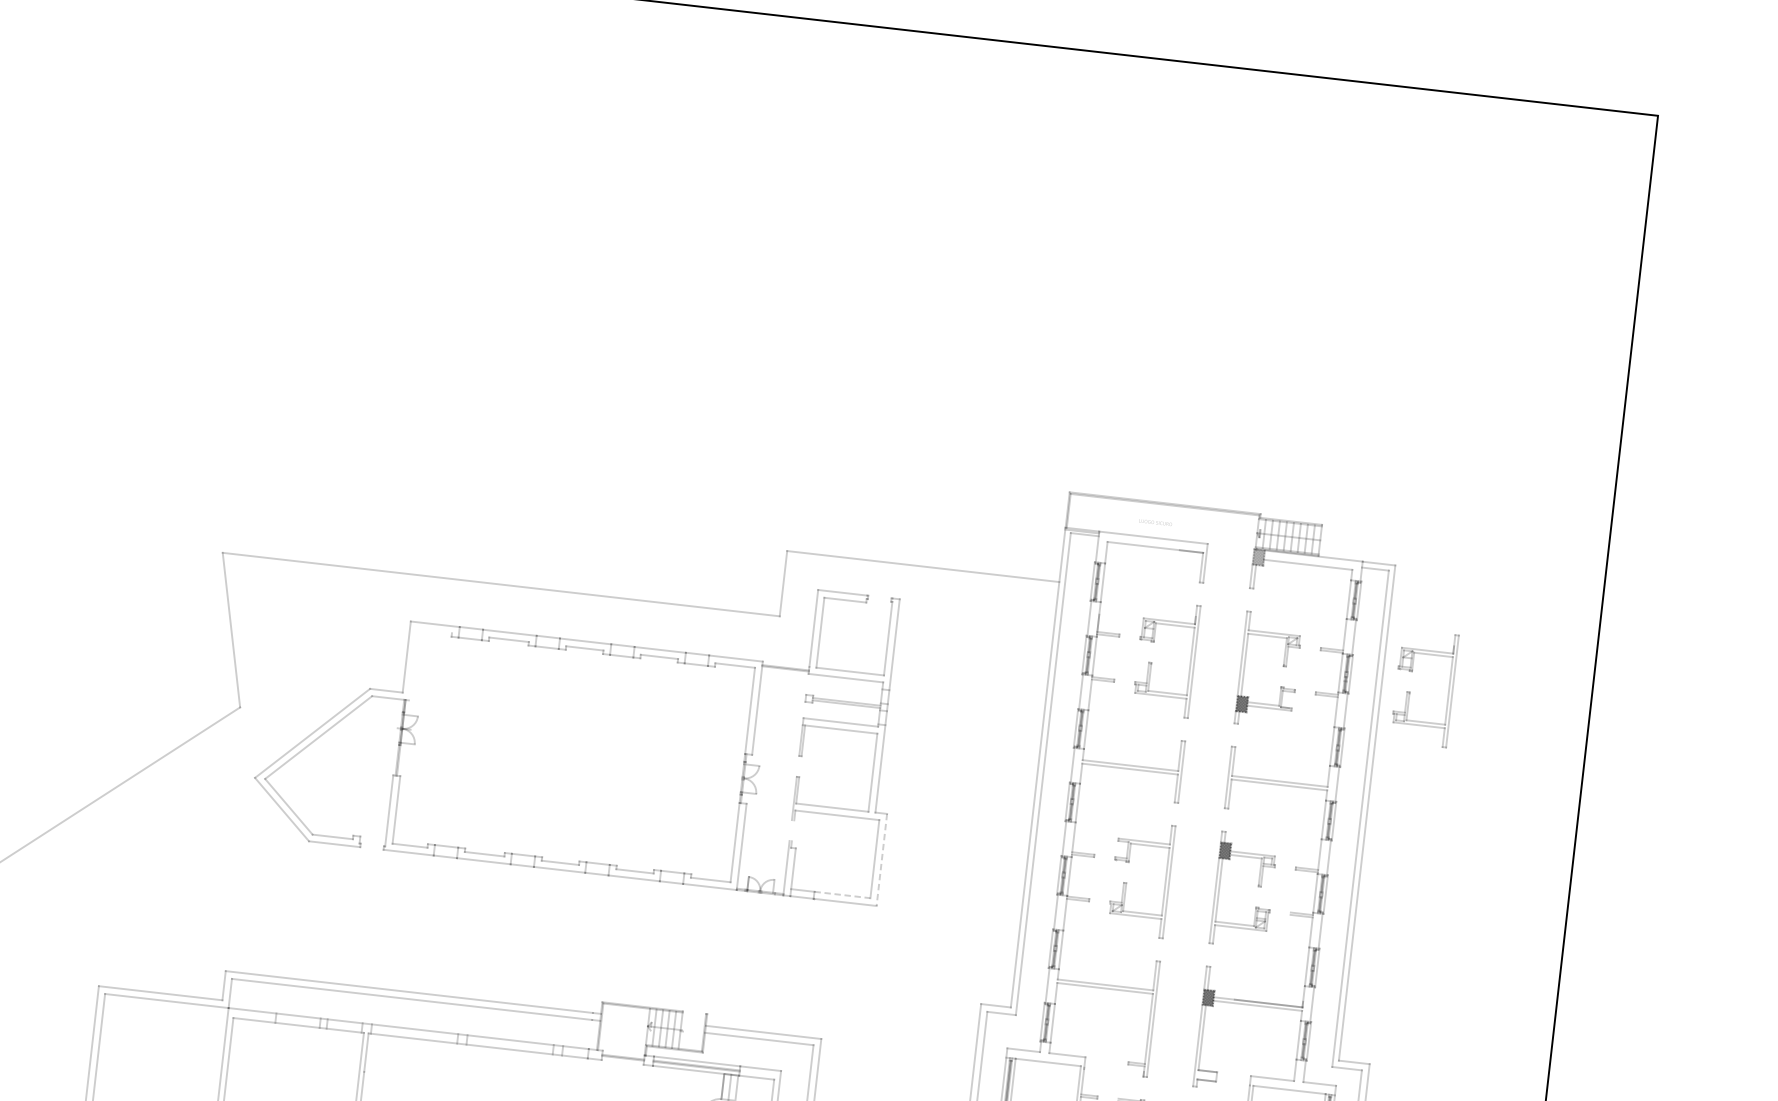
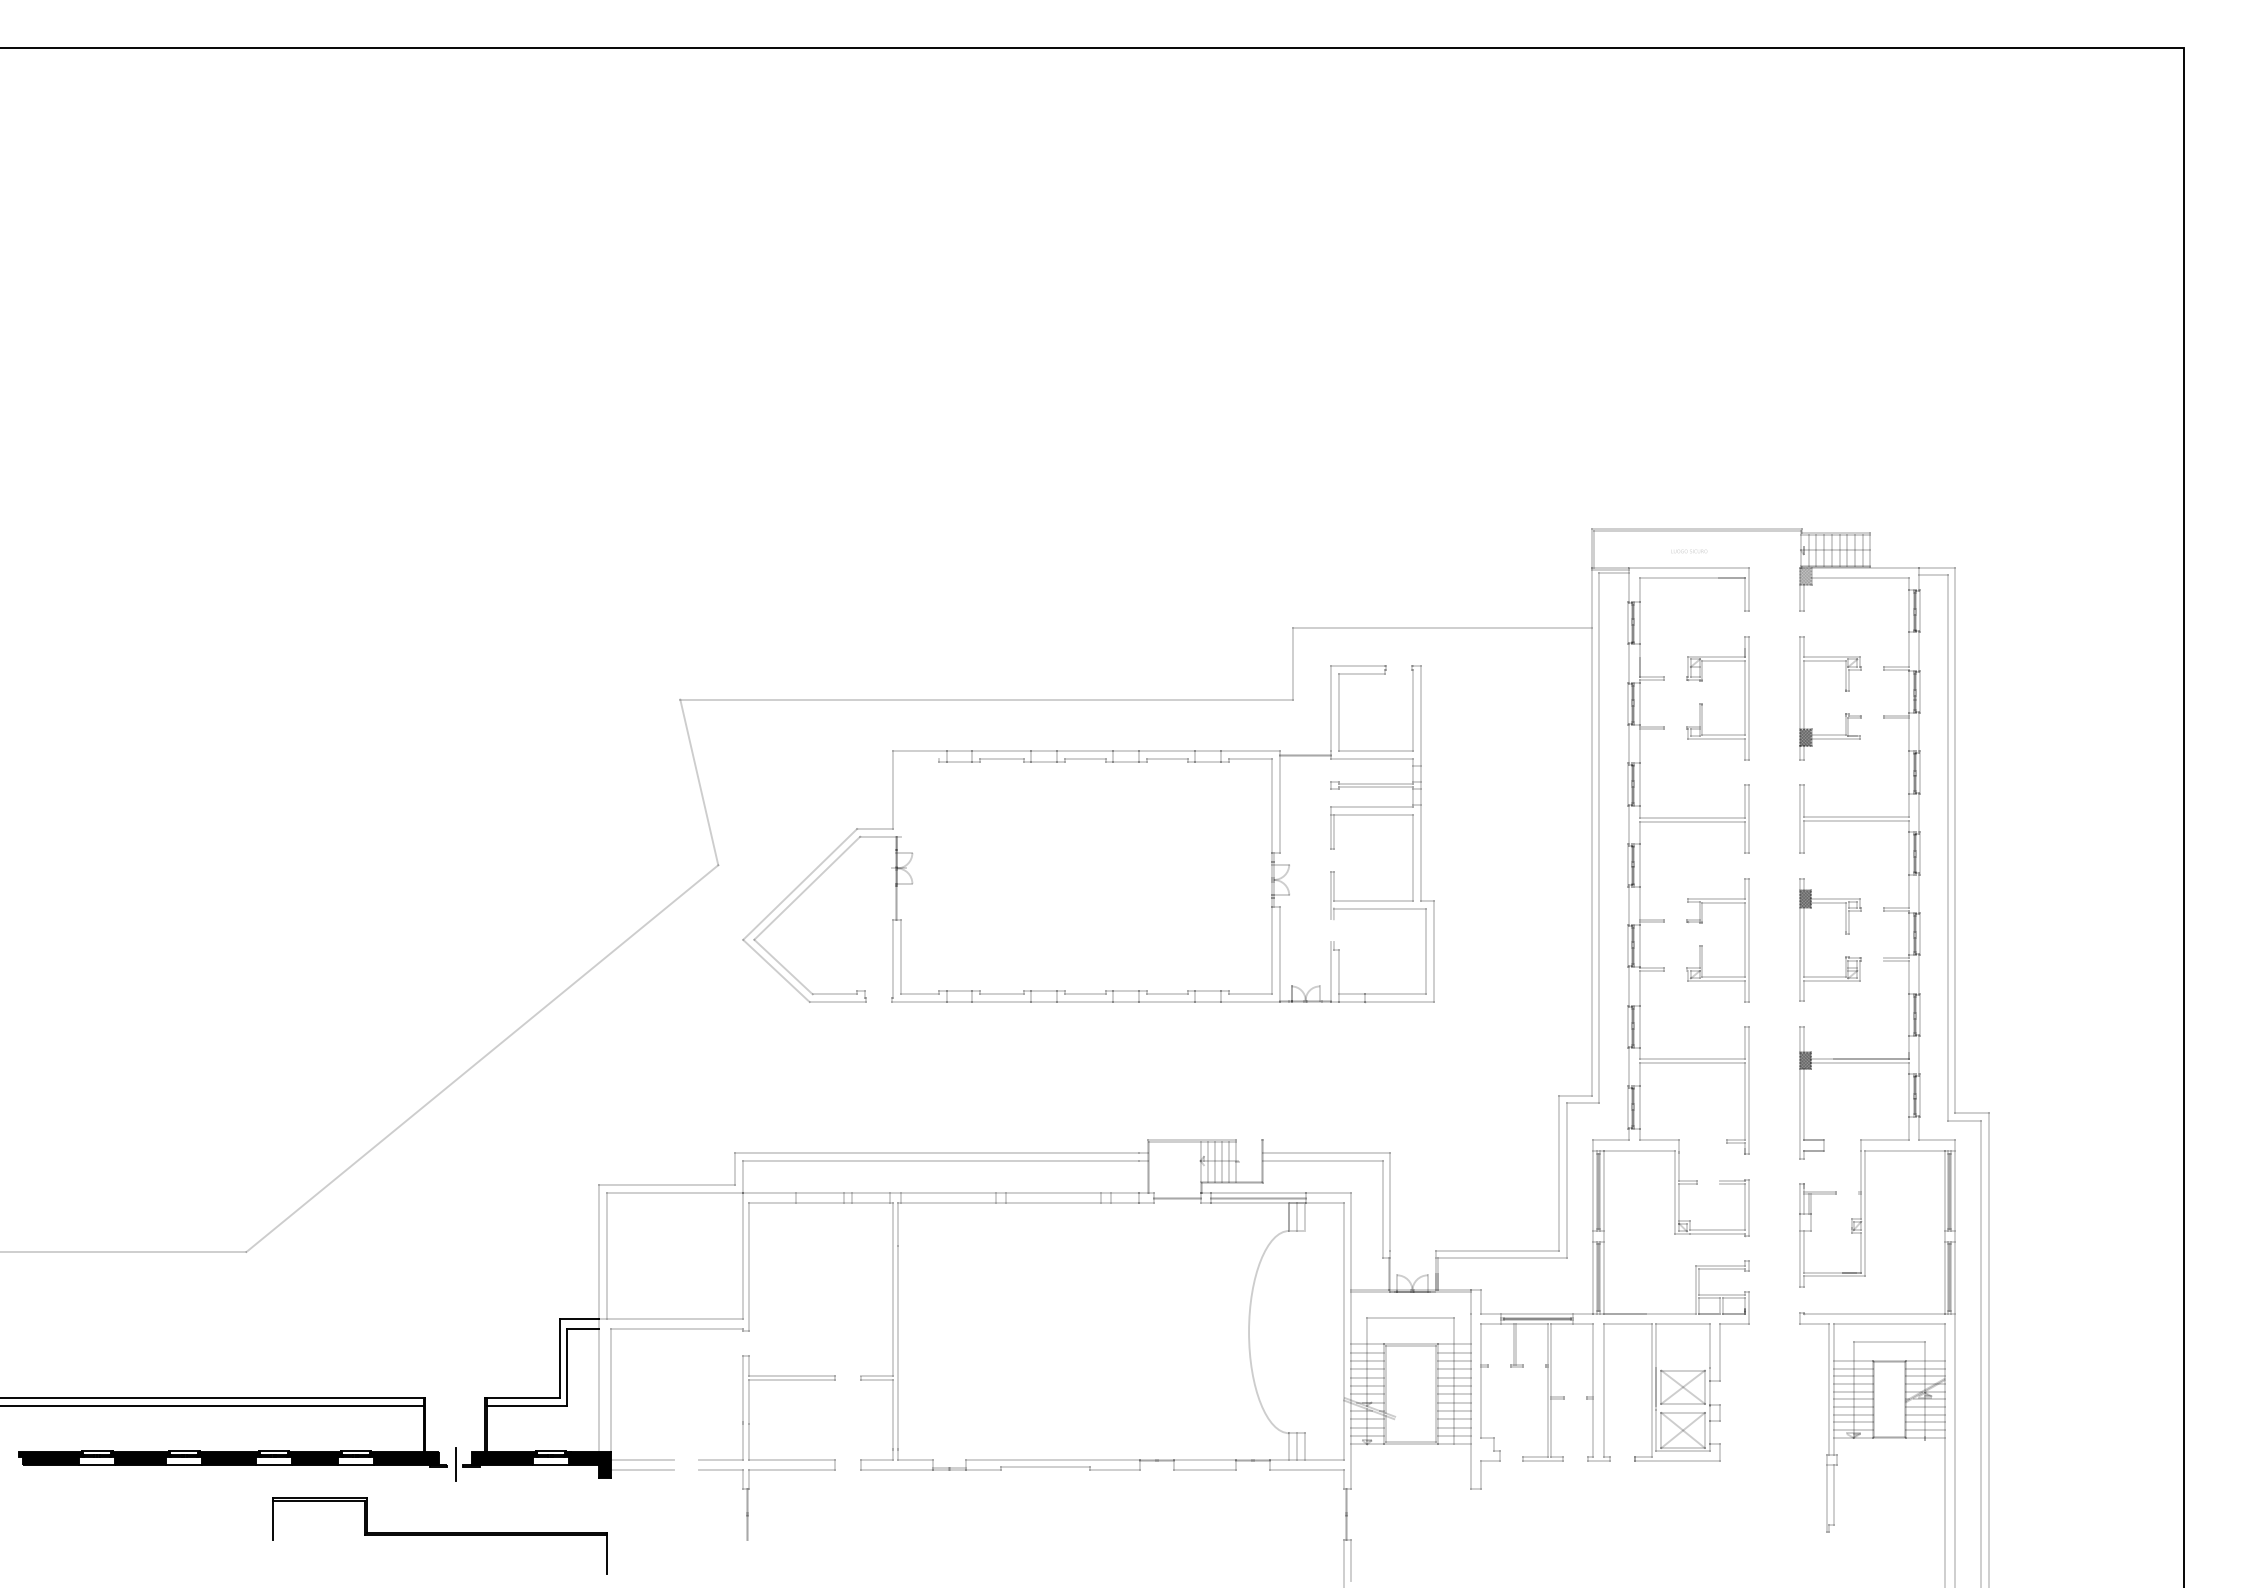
part: (1410, 691) -> (1986, 703), removed
line: (881, 859) -> (1433, 951), dashed -> solid
line: (842, 895) -> (1395, 994), dashed -> solid

